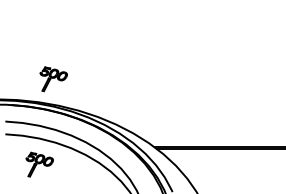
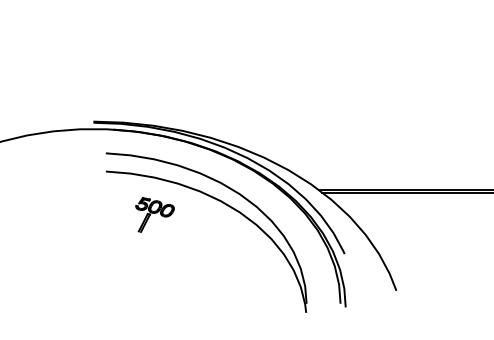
part: (53, 78) -> (174, 92), removed

